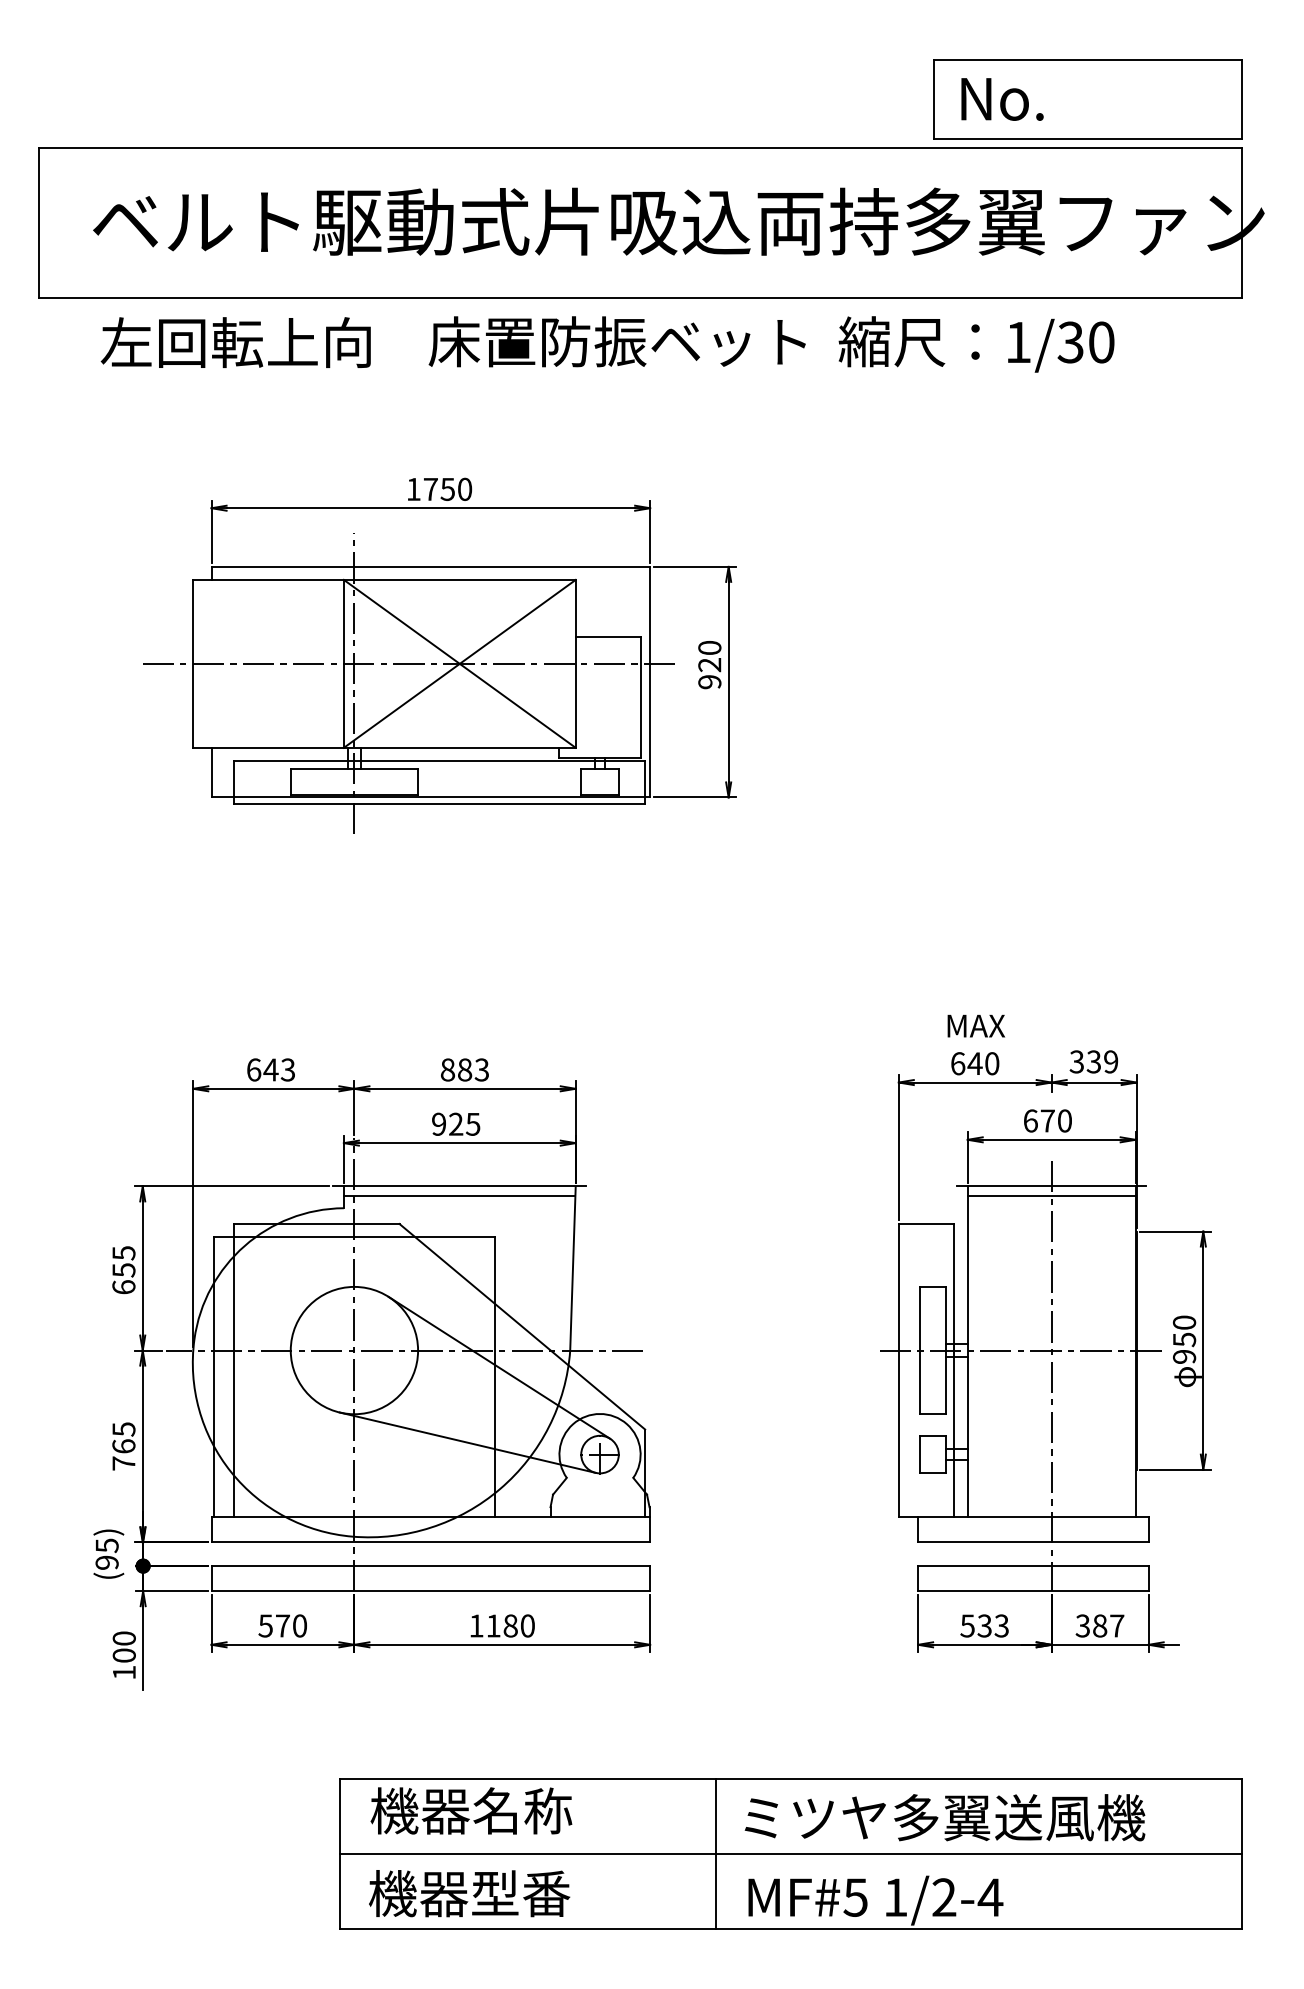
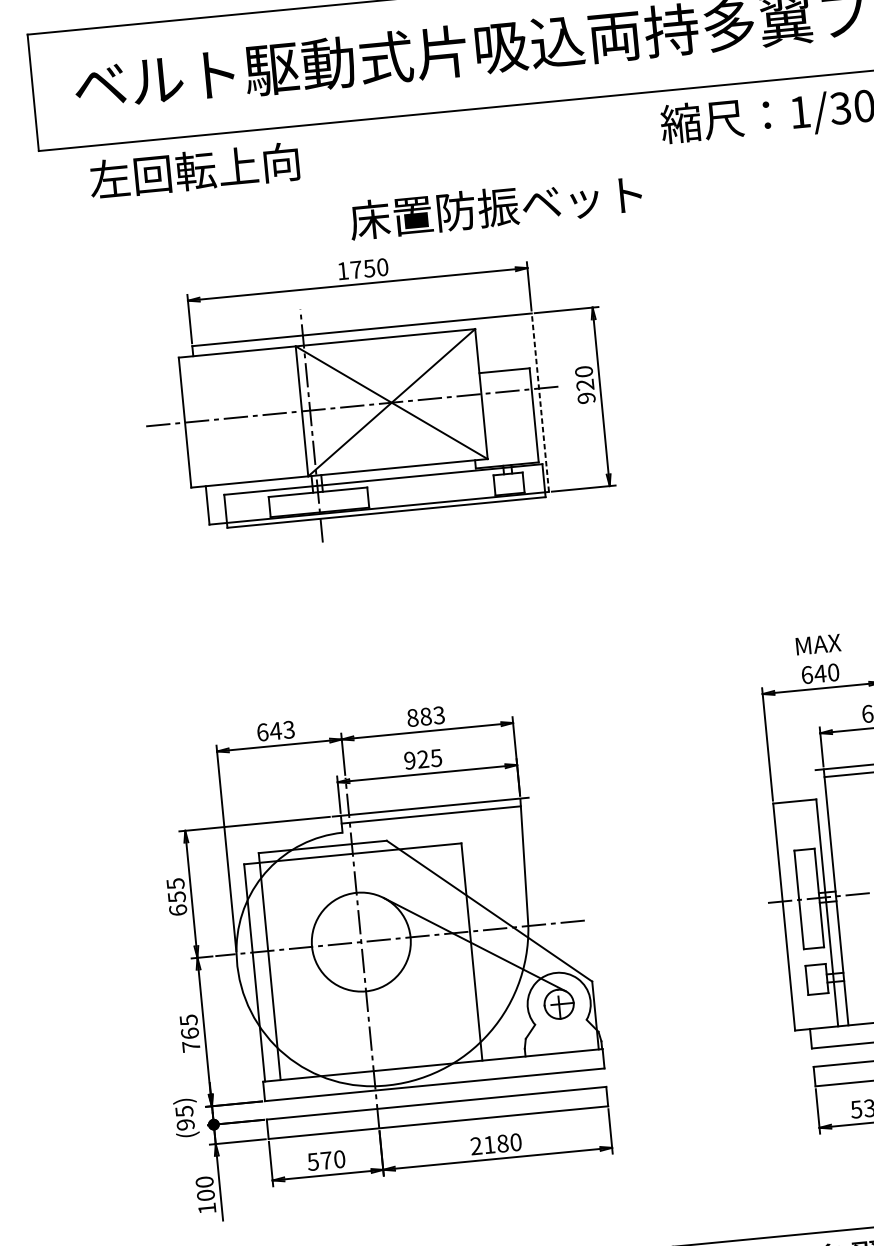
text: (616, 341) -> (495, 207), moved
line: (650, 681) -> (540, 402), solid -> dashed
line: (467, 1442) -> (455, 1004), removed
text: (476, 1625) -> (476, 1145), 1180 -> 2180

